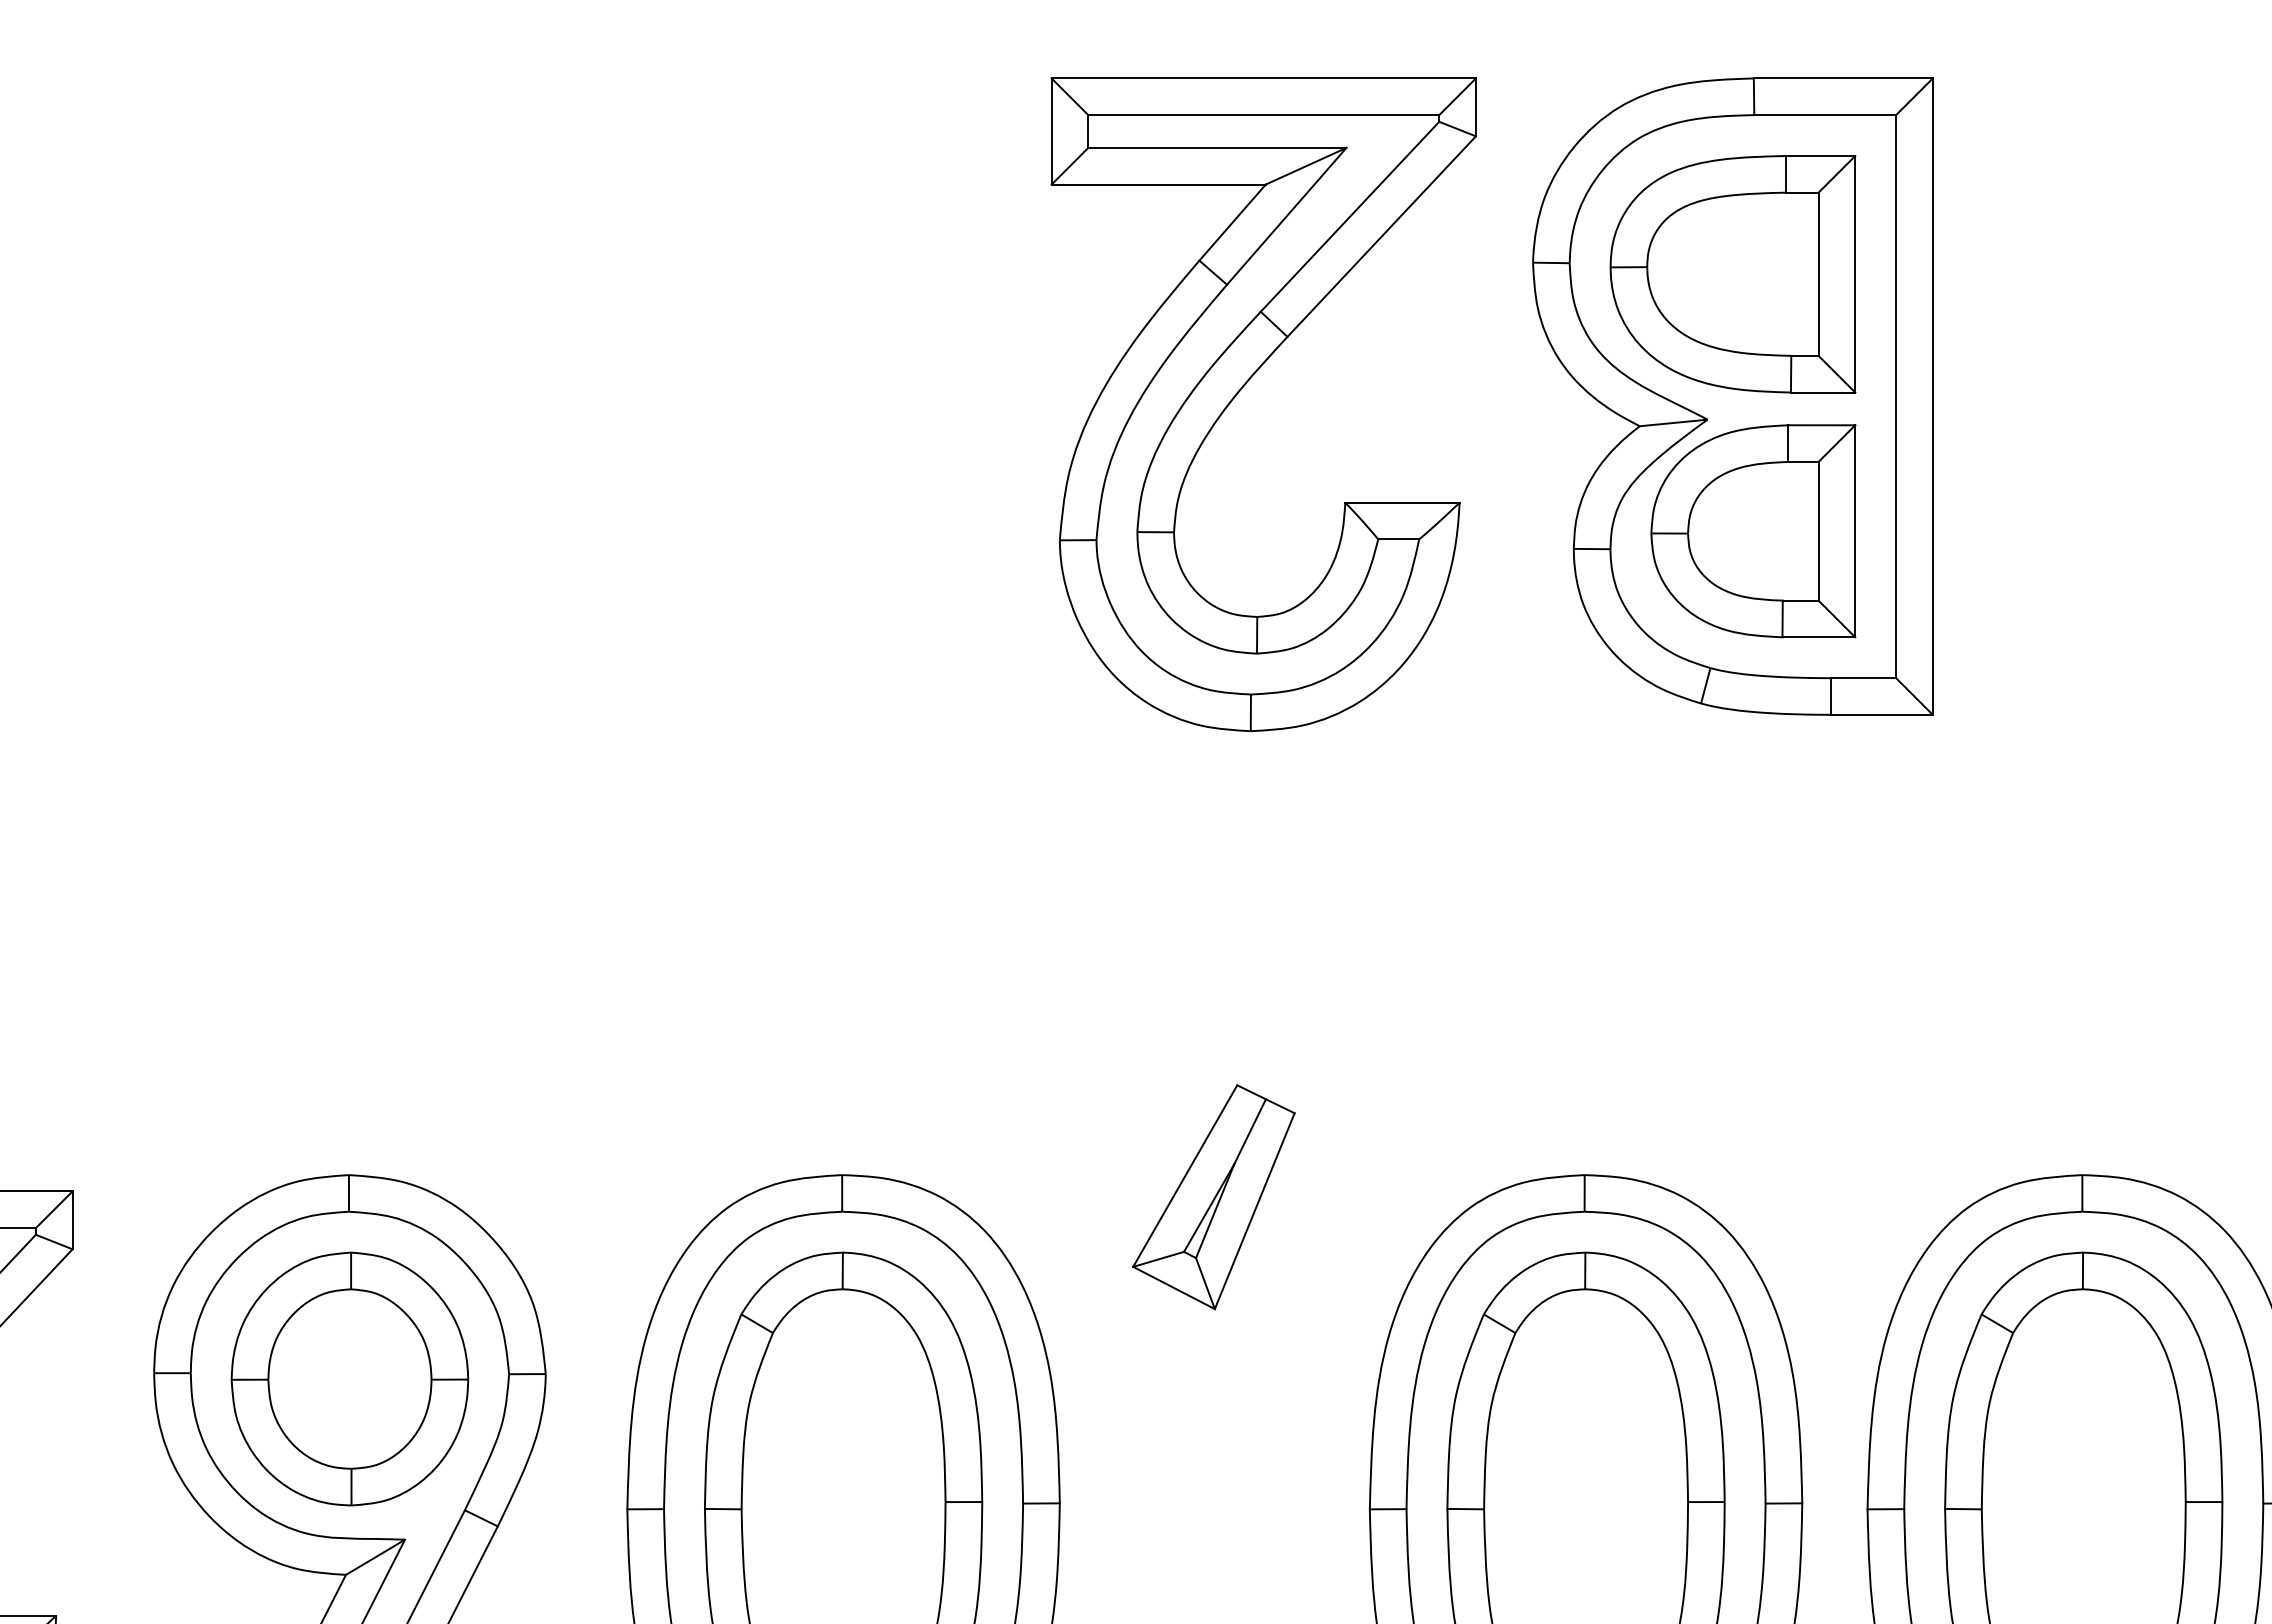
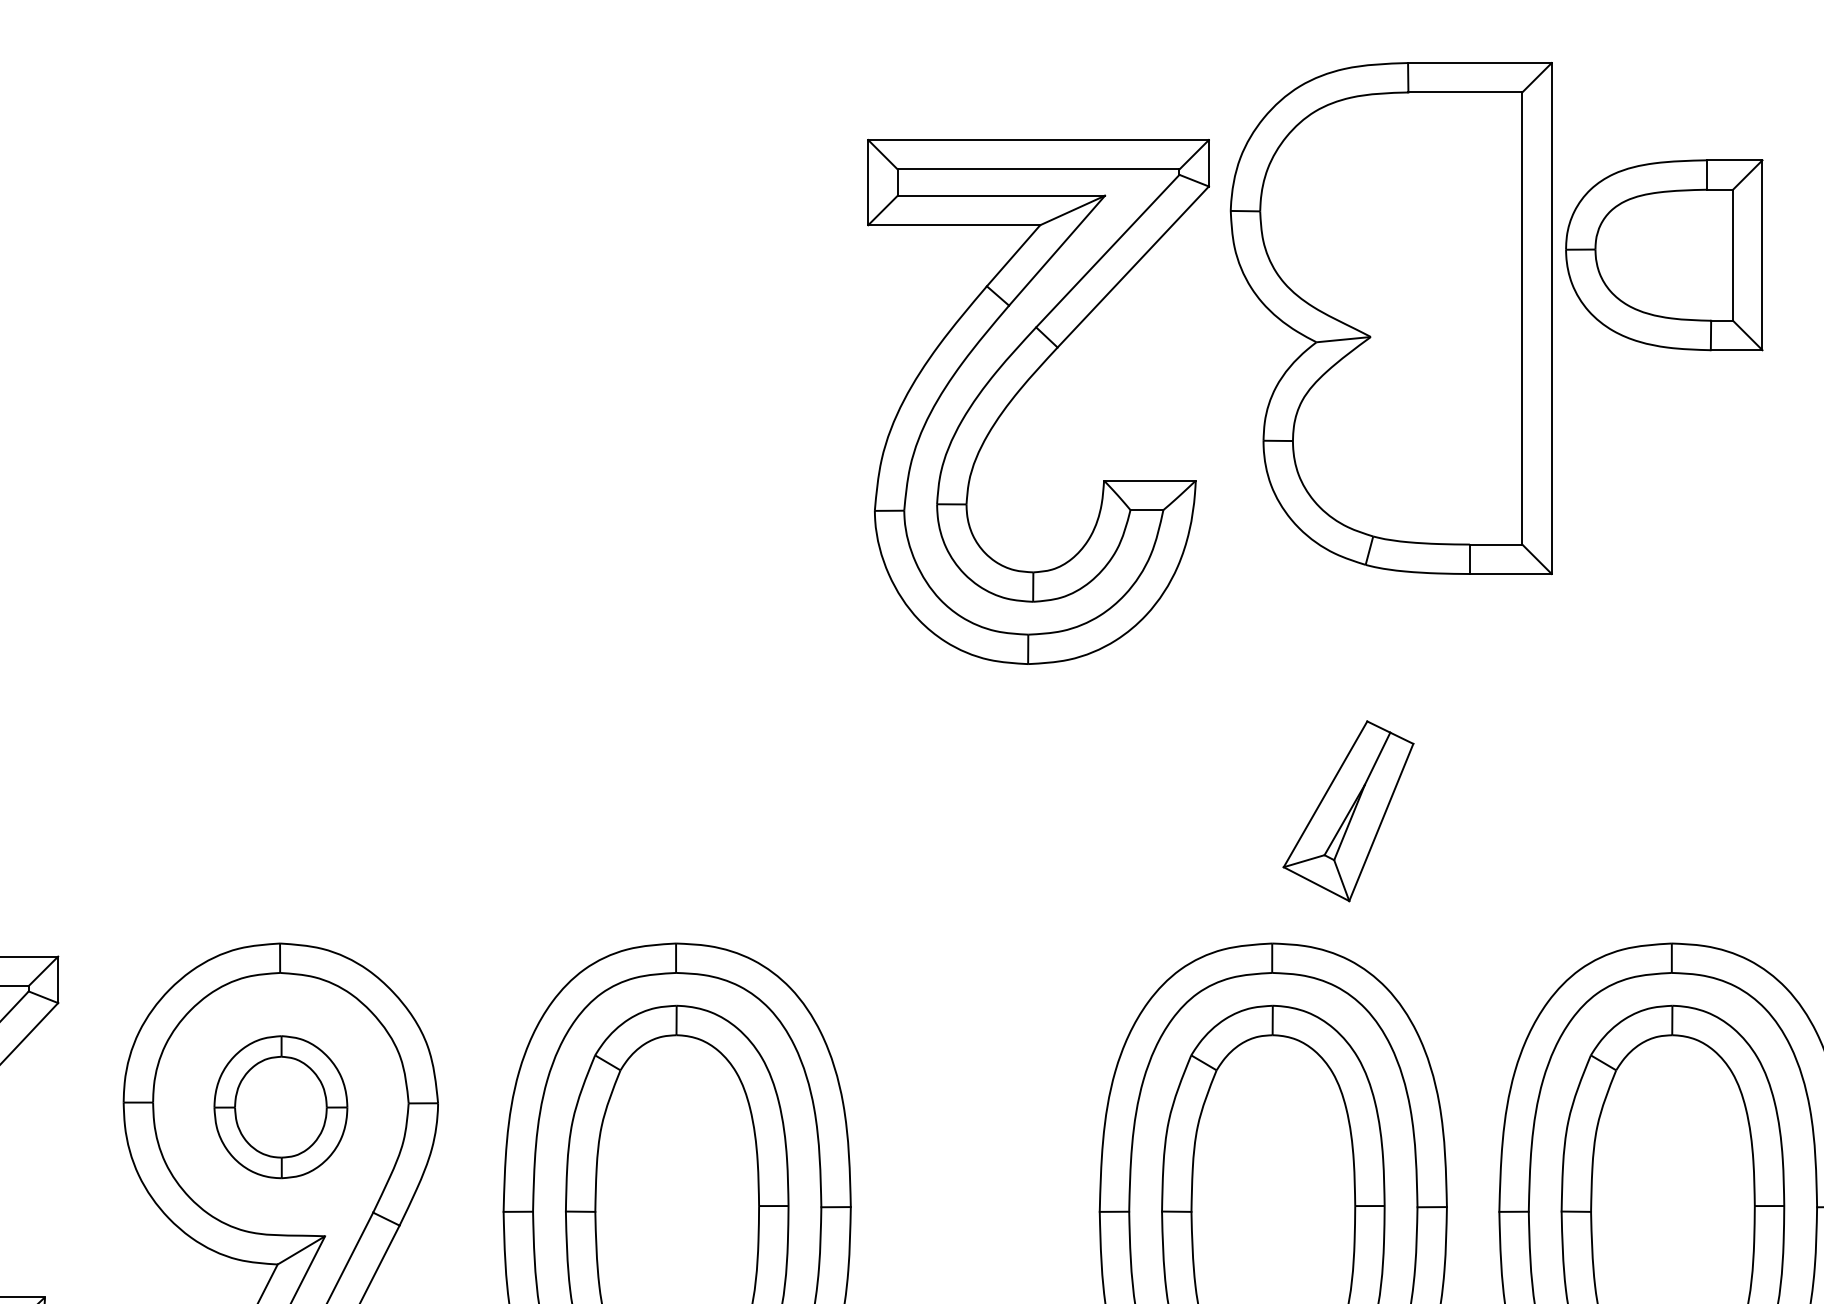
part: (1733, 274) -> (1664, 255), moved
part: (1244, 386) -> (1023, 387), moved
part: (1753, 531) -> (1407, 426), removed
part: (1213, 1197) -> (1348, 811), moved
part: (349, 1378) -> (280, 1106), size x0.7

